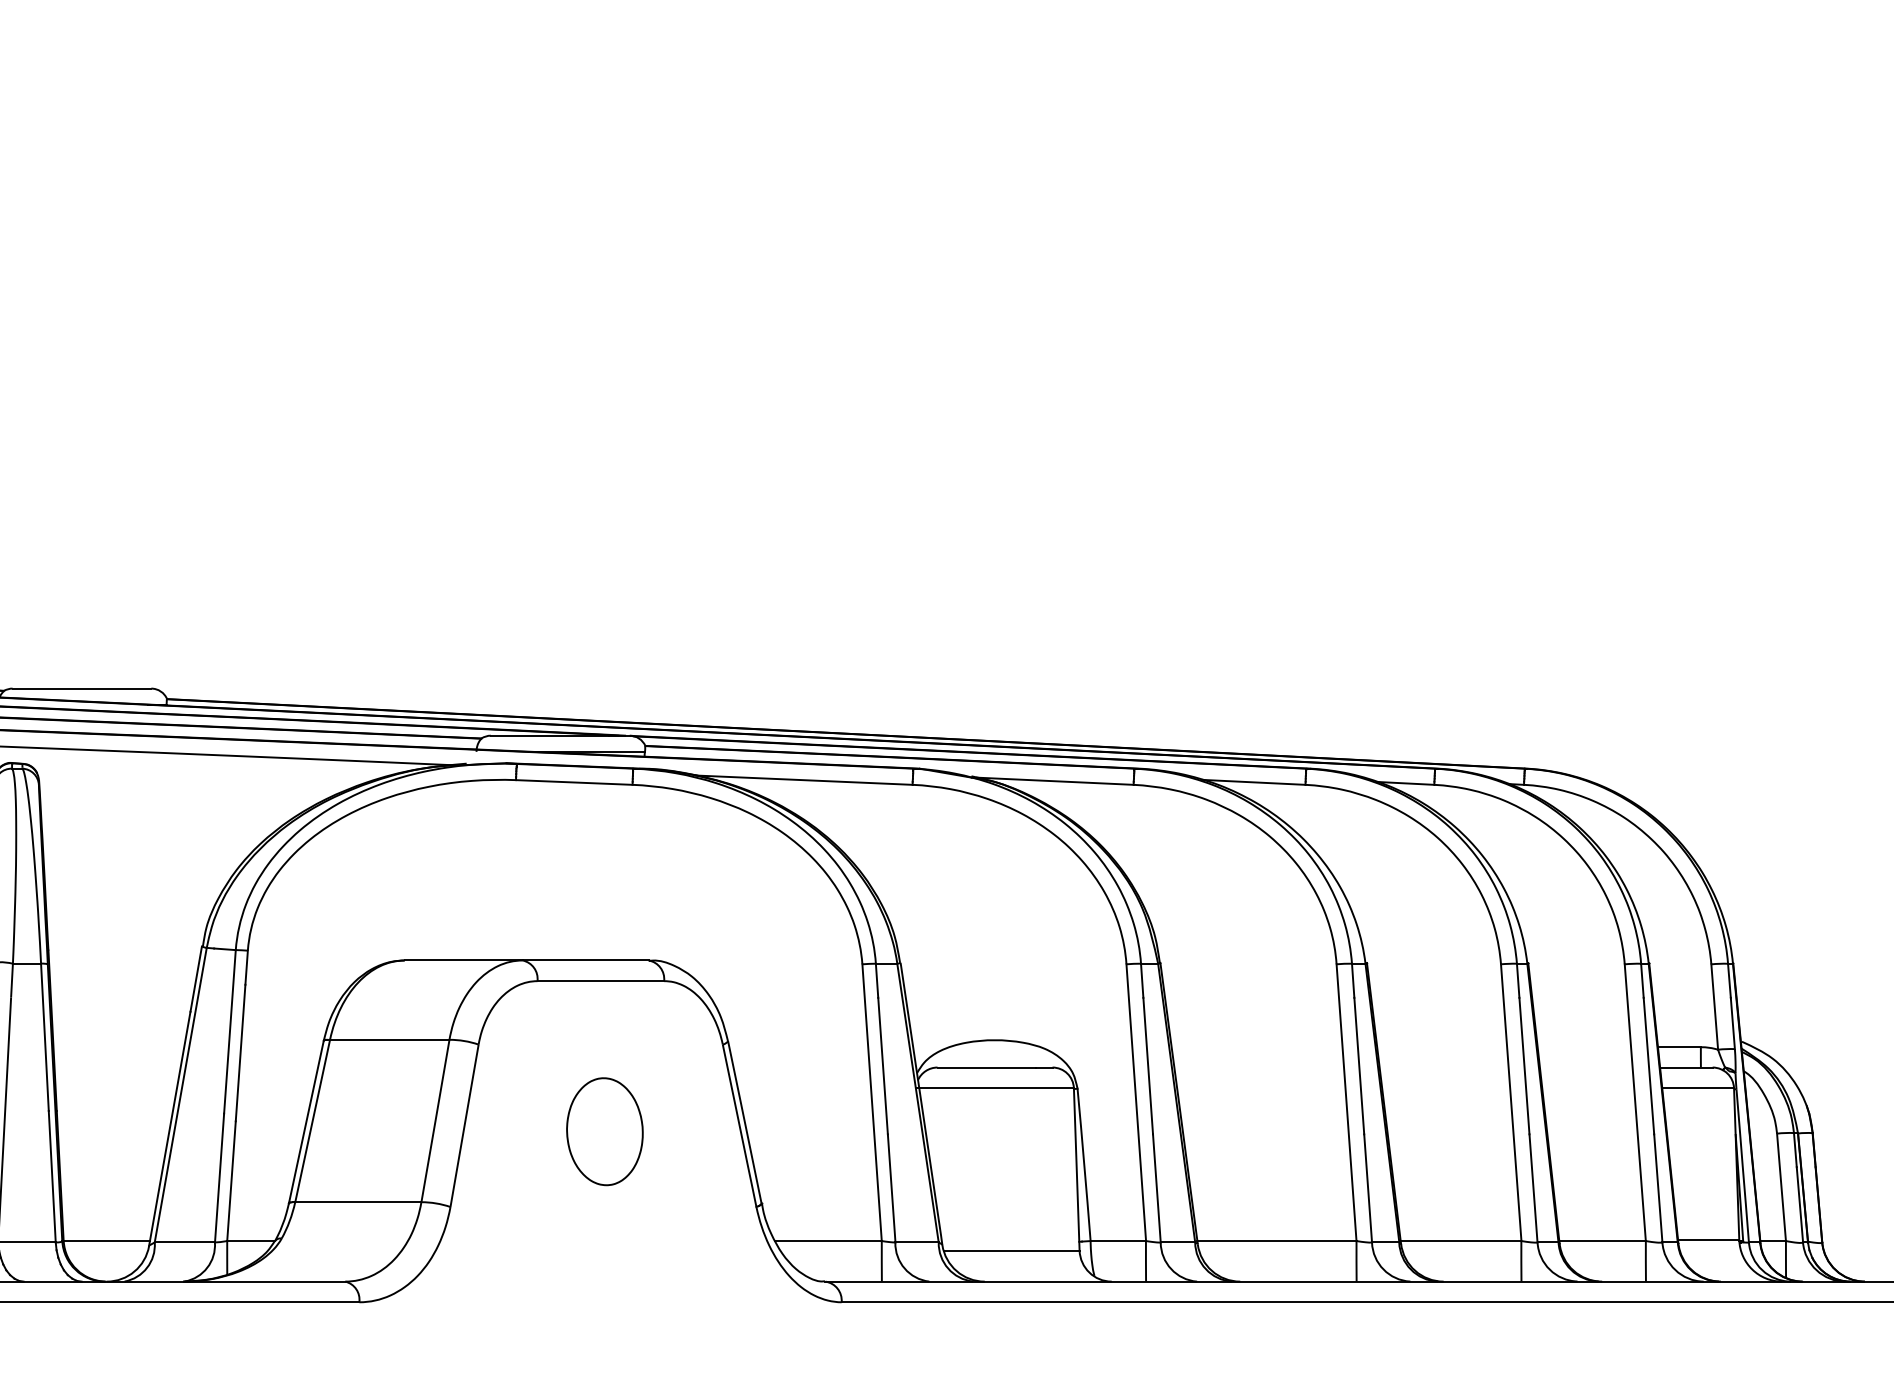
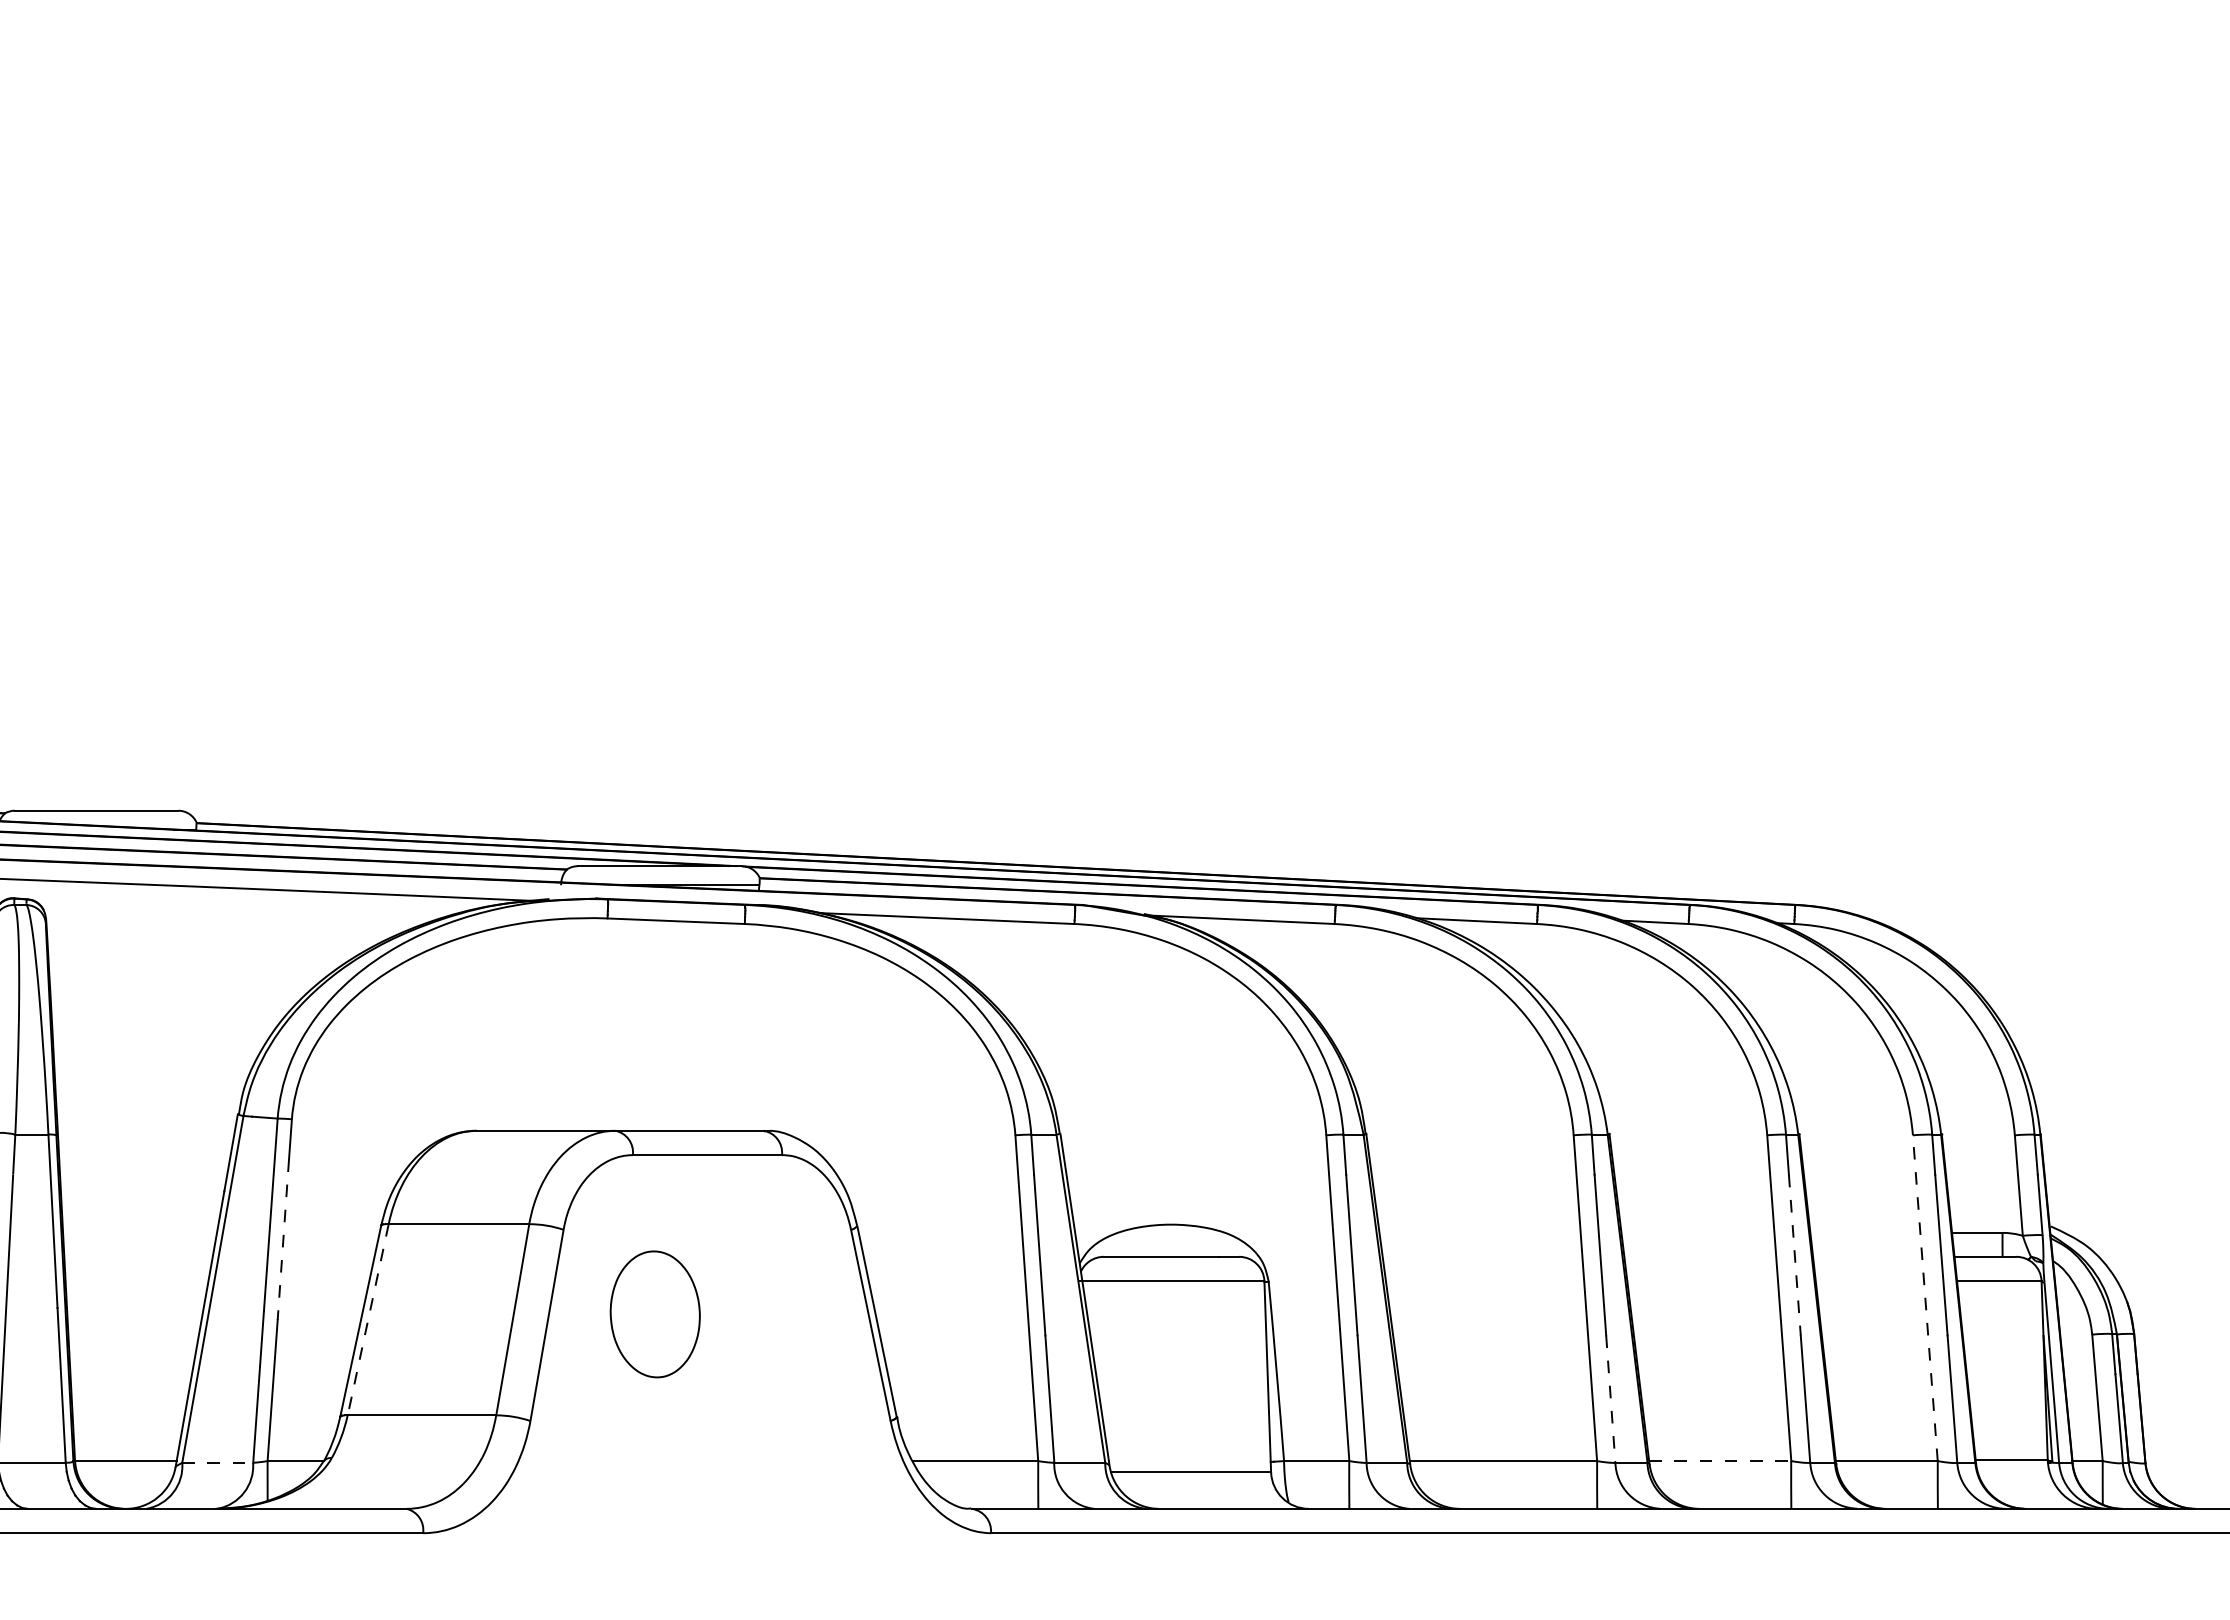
line: (240, 1052) -> (283, 1239), solid -> dashed
line: (1524, 1066) -> (1794, 1255), solid -> dashed
line: (1635, 1102) -> (1925, 1297), solid -> dashed
line: (312, 1120) -> (368, 1319), solid -> dashed
part: (604, 1131) -> (654, 1314), moved
line: (1367, 1188) -> (1610, 1399), solid -> dashed
line: (1461, 1241) -> (1720, 1461), solid -> dashed
line: (185, 1242) -> (218, 1462), solid -> dashed

